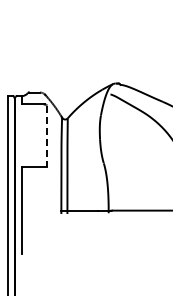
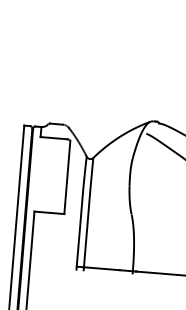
line: (47, 136) -> (67, 177), dashed -> solid

